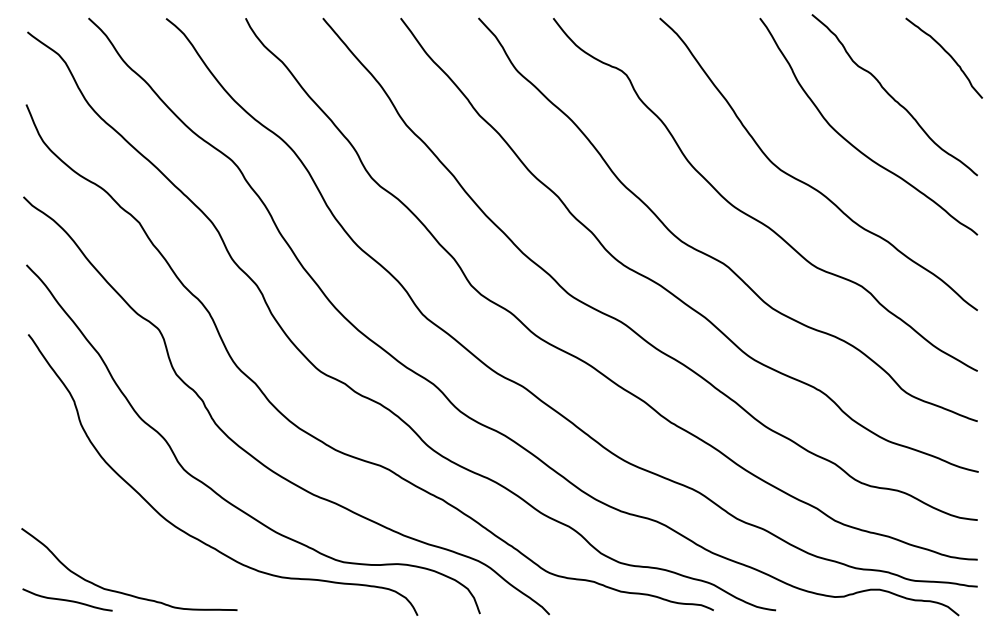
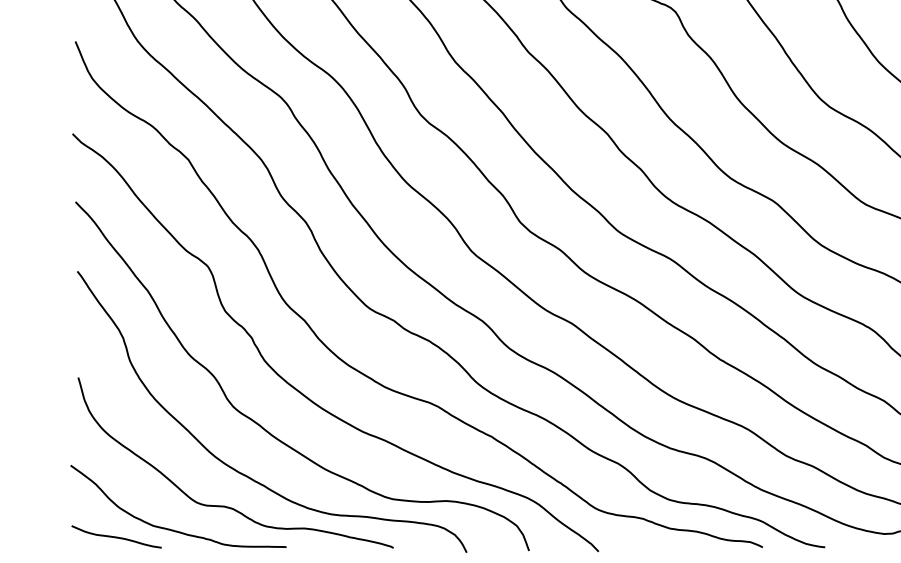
curve: (175, 568) -> (224, 505), added

